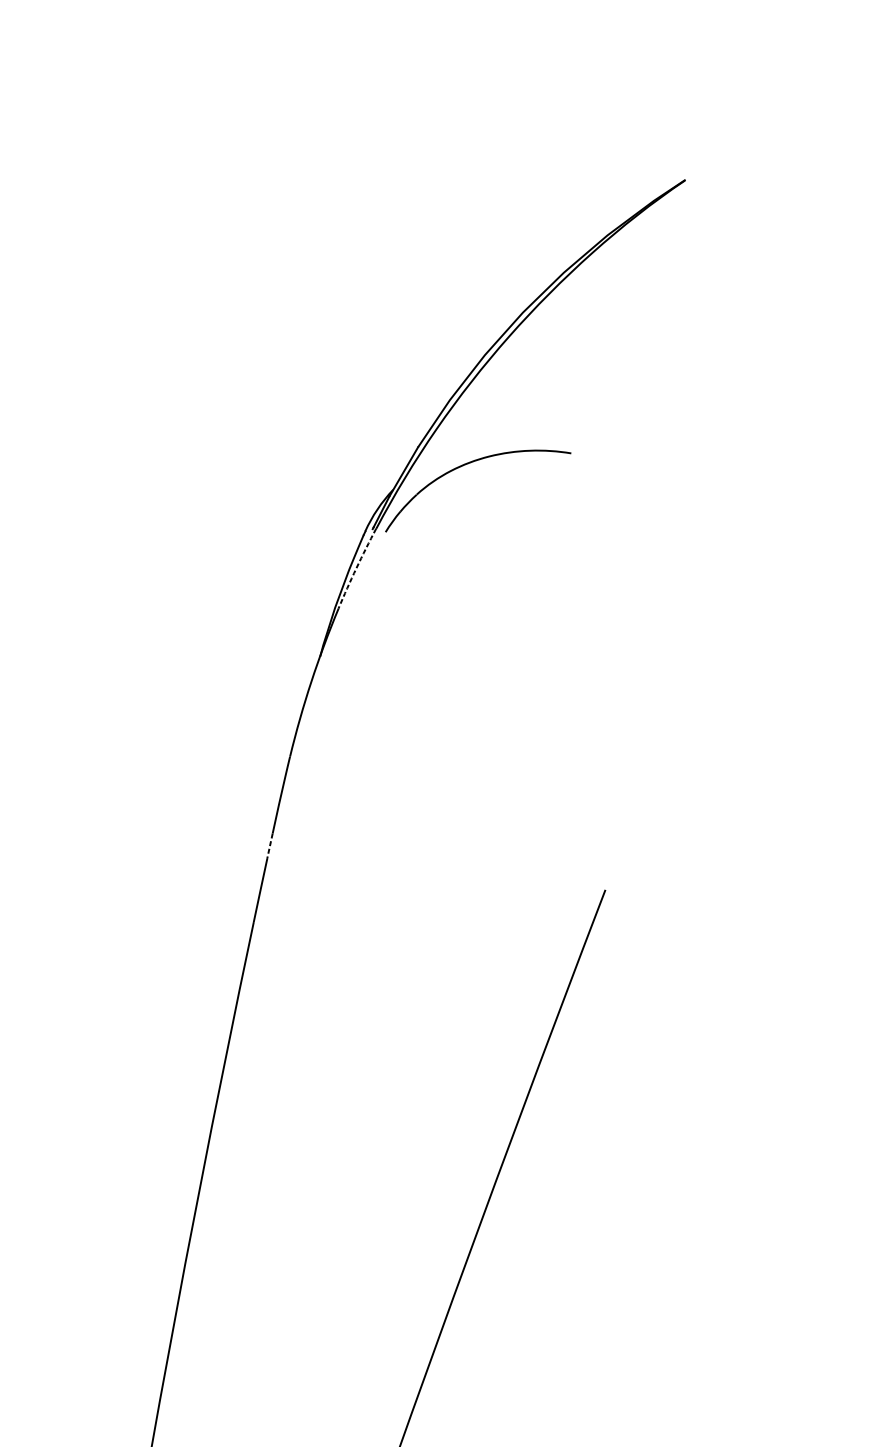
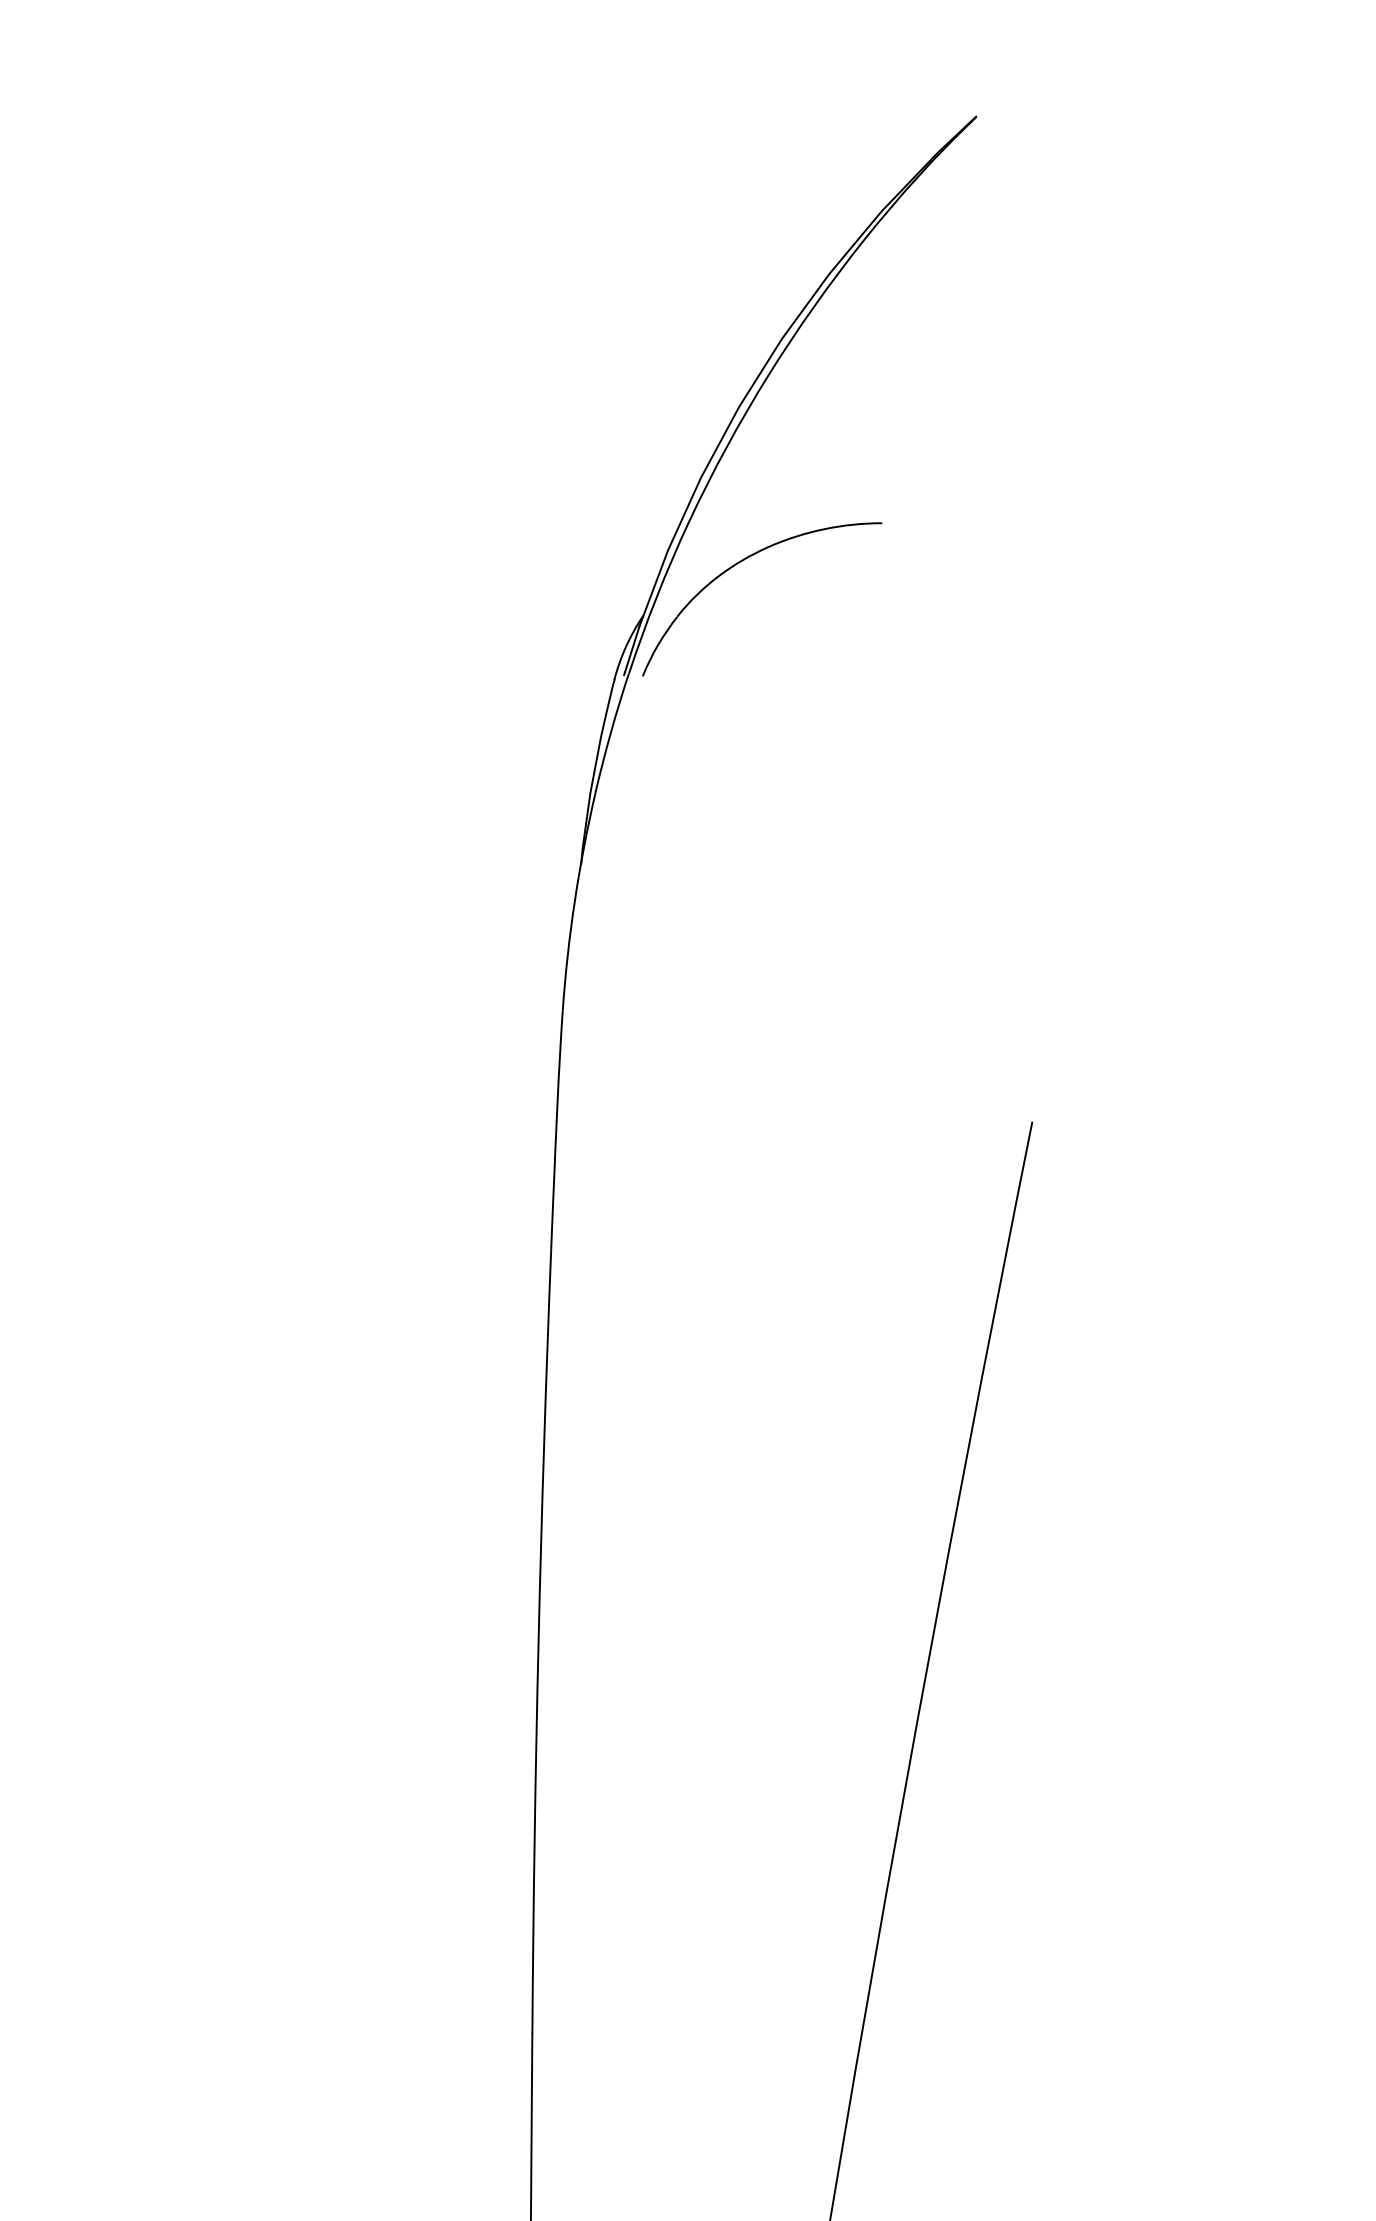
arc: (356, 568) -> (610, 733), dashed -> solid
line: (269, 846) -> (555, 1140), dashed -> solid

